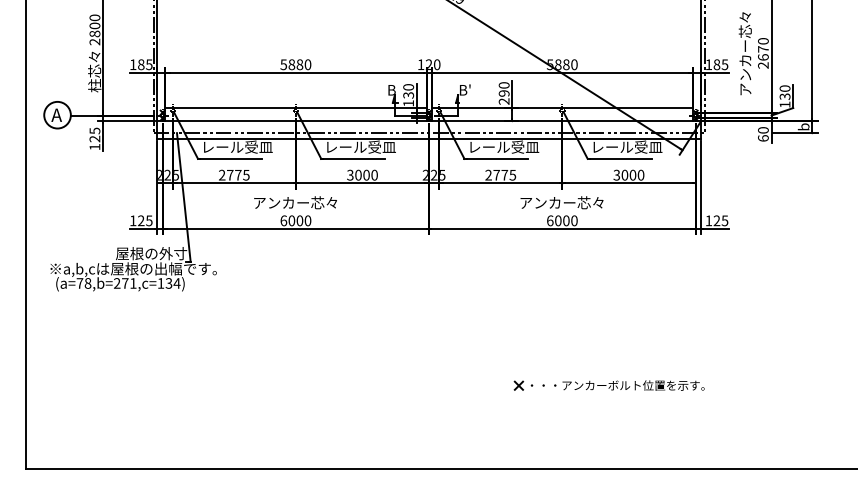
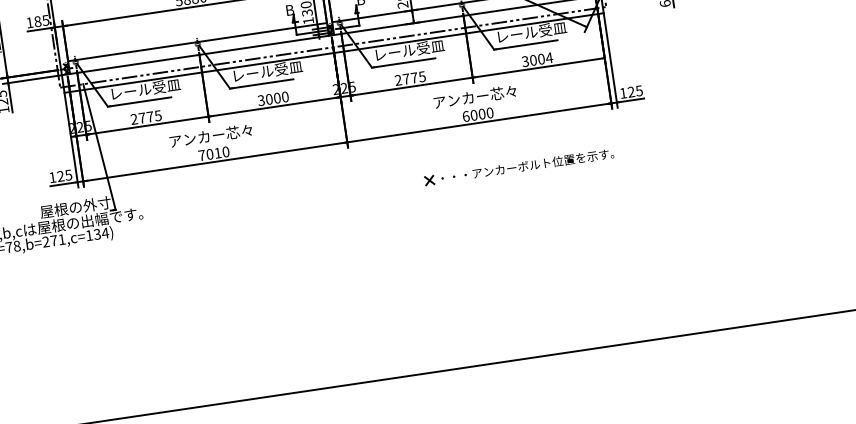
text: (640, 174) -> (548, 57), 3000 -> 3004
text: (291, 220) -> (209, 154), 6000 -> 7010
part: (608, 385) -> (518, 167), moved

